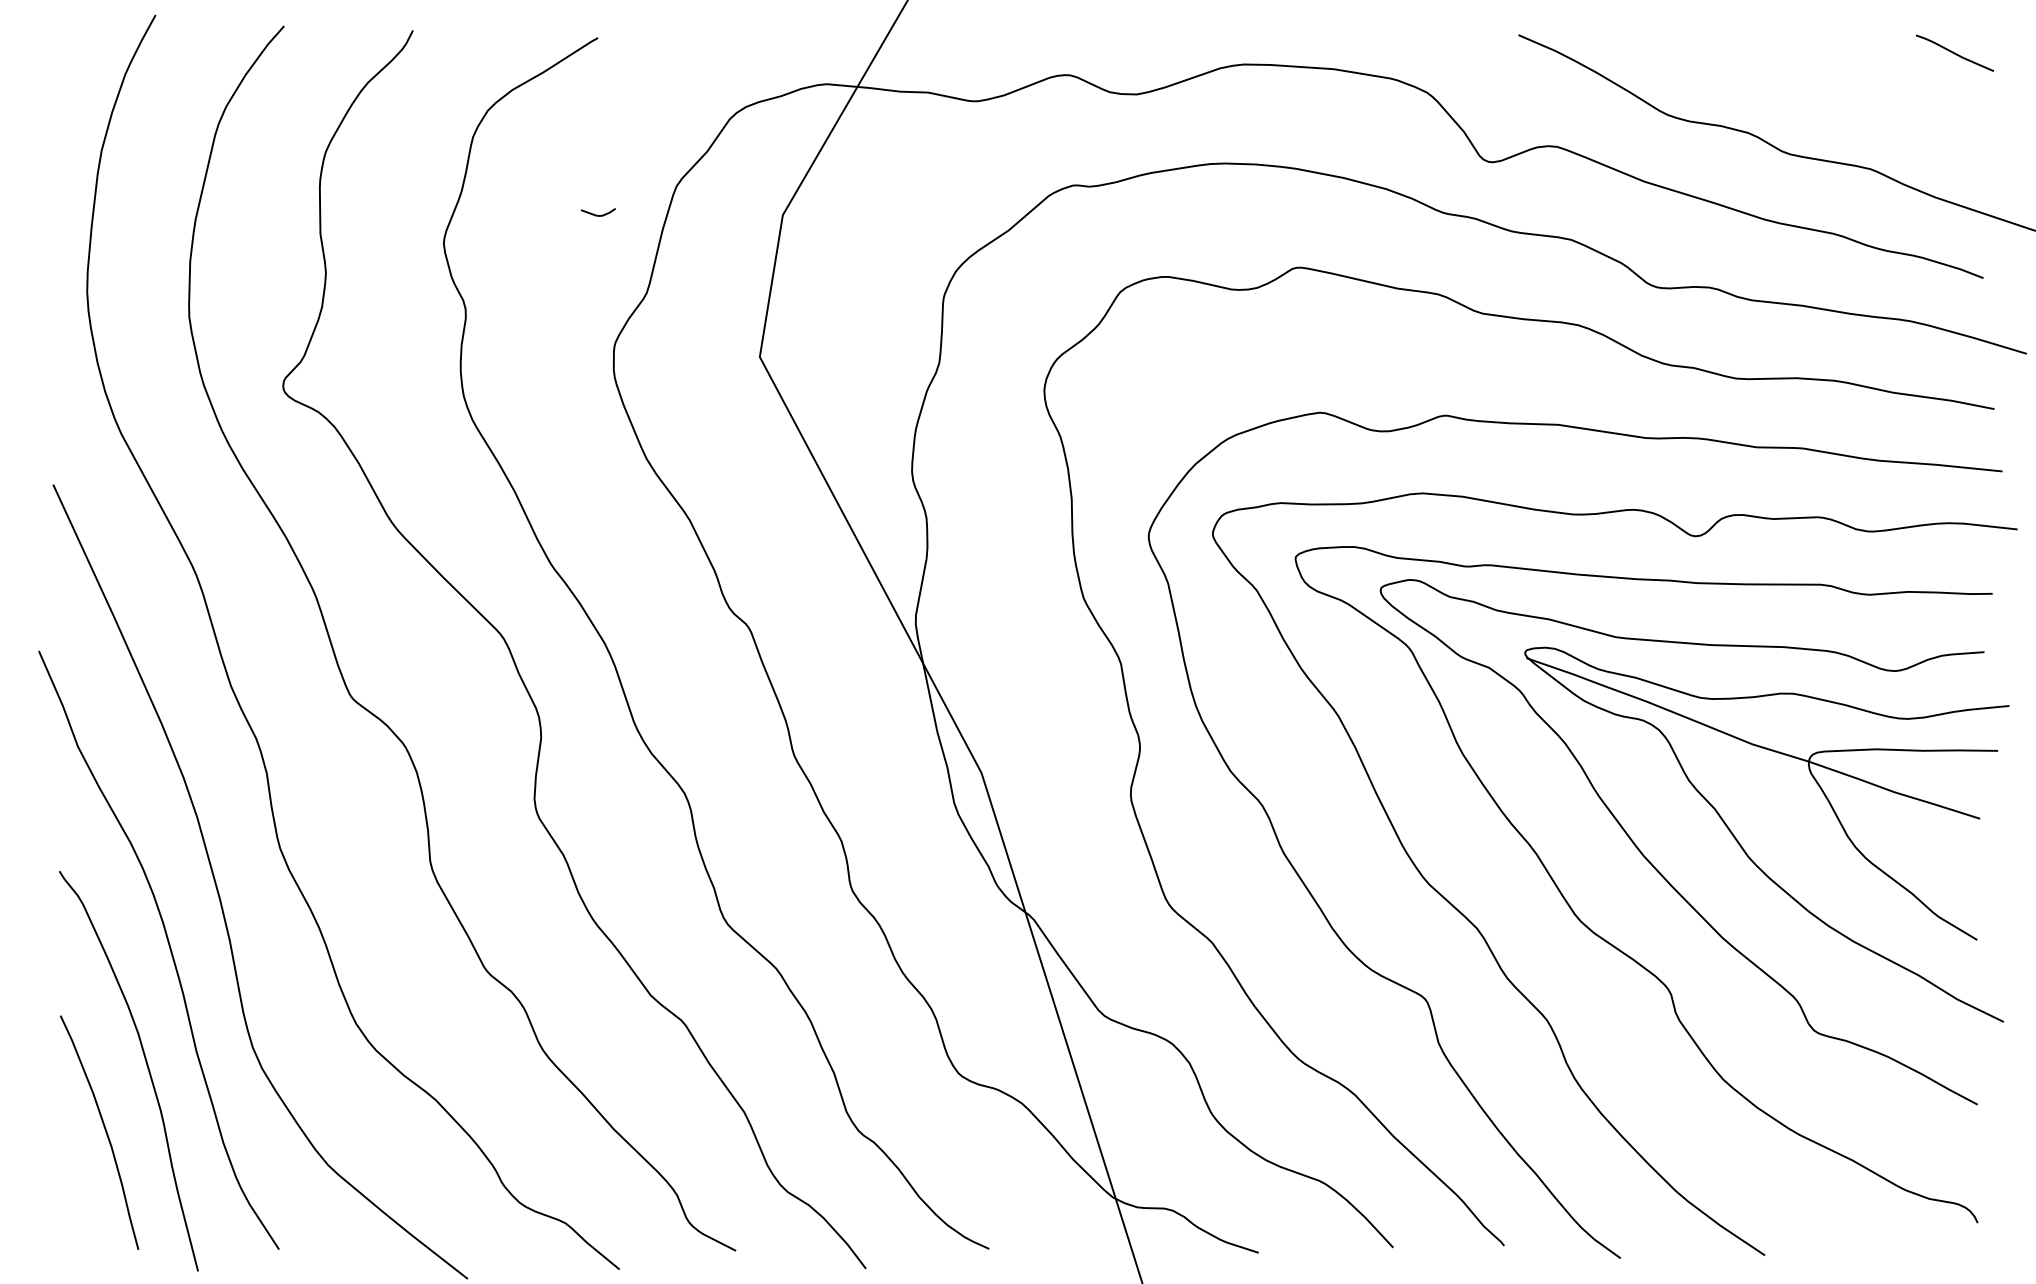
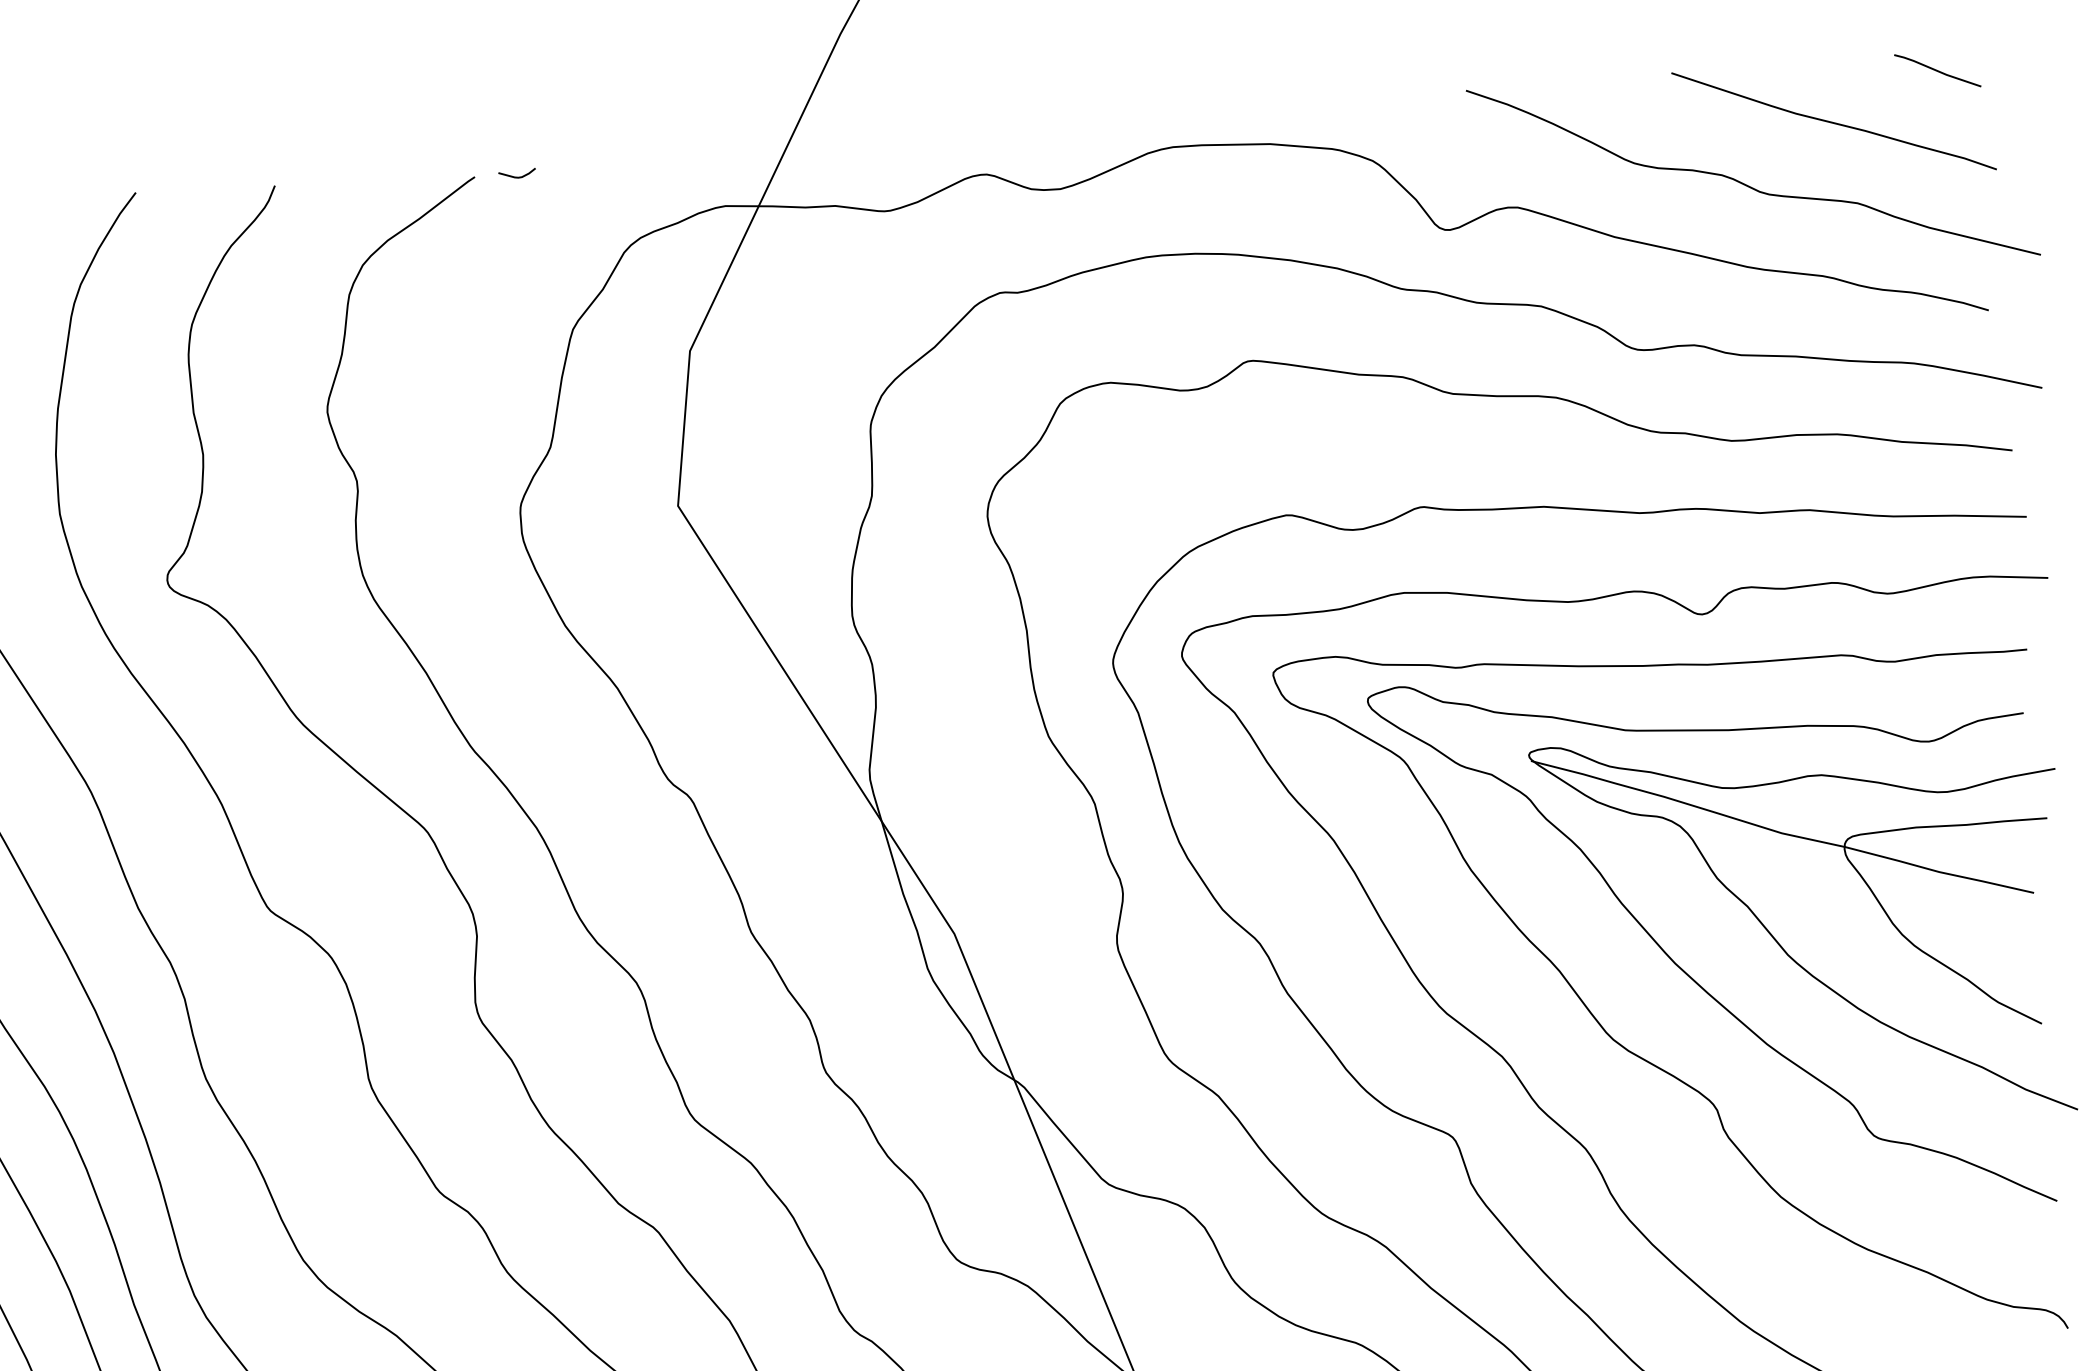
curve: (1855, 92) -> (1834, 122), added
curve: (597, 214) -> (516, 176), moved

